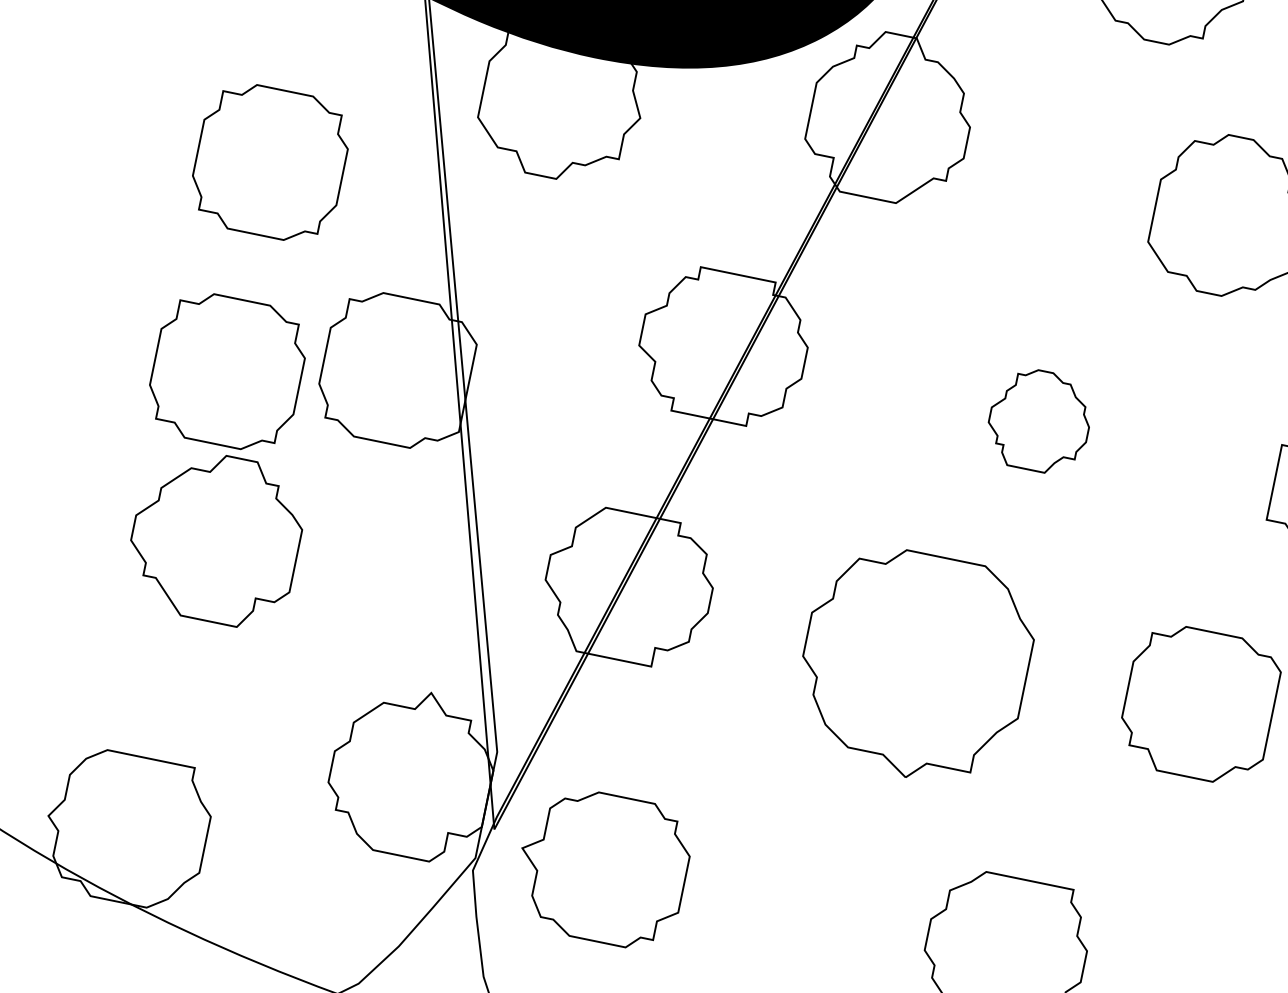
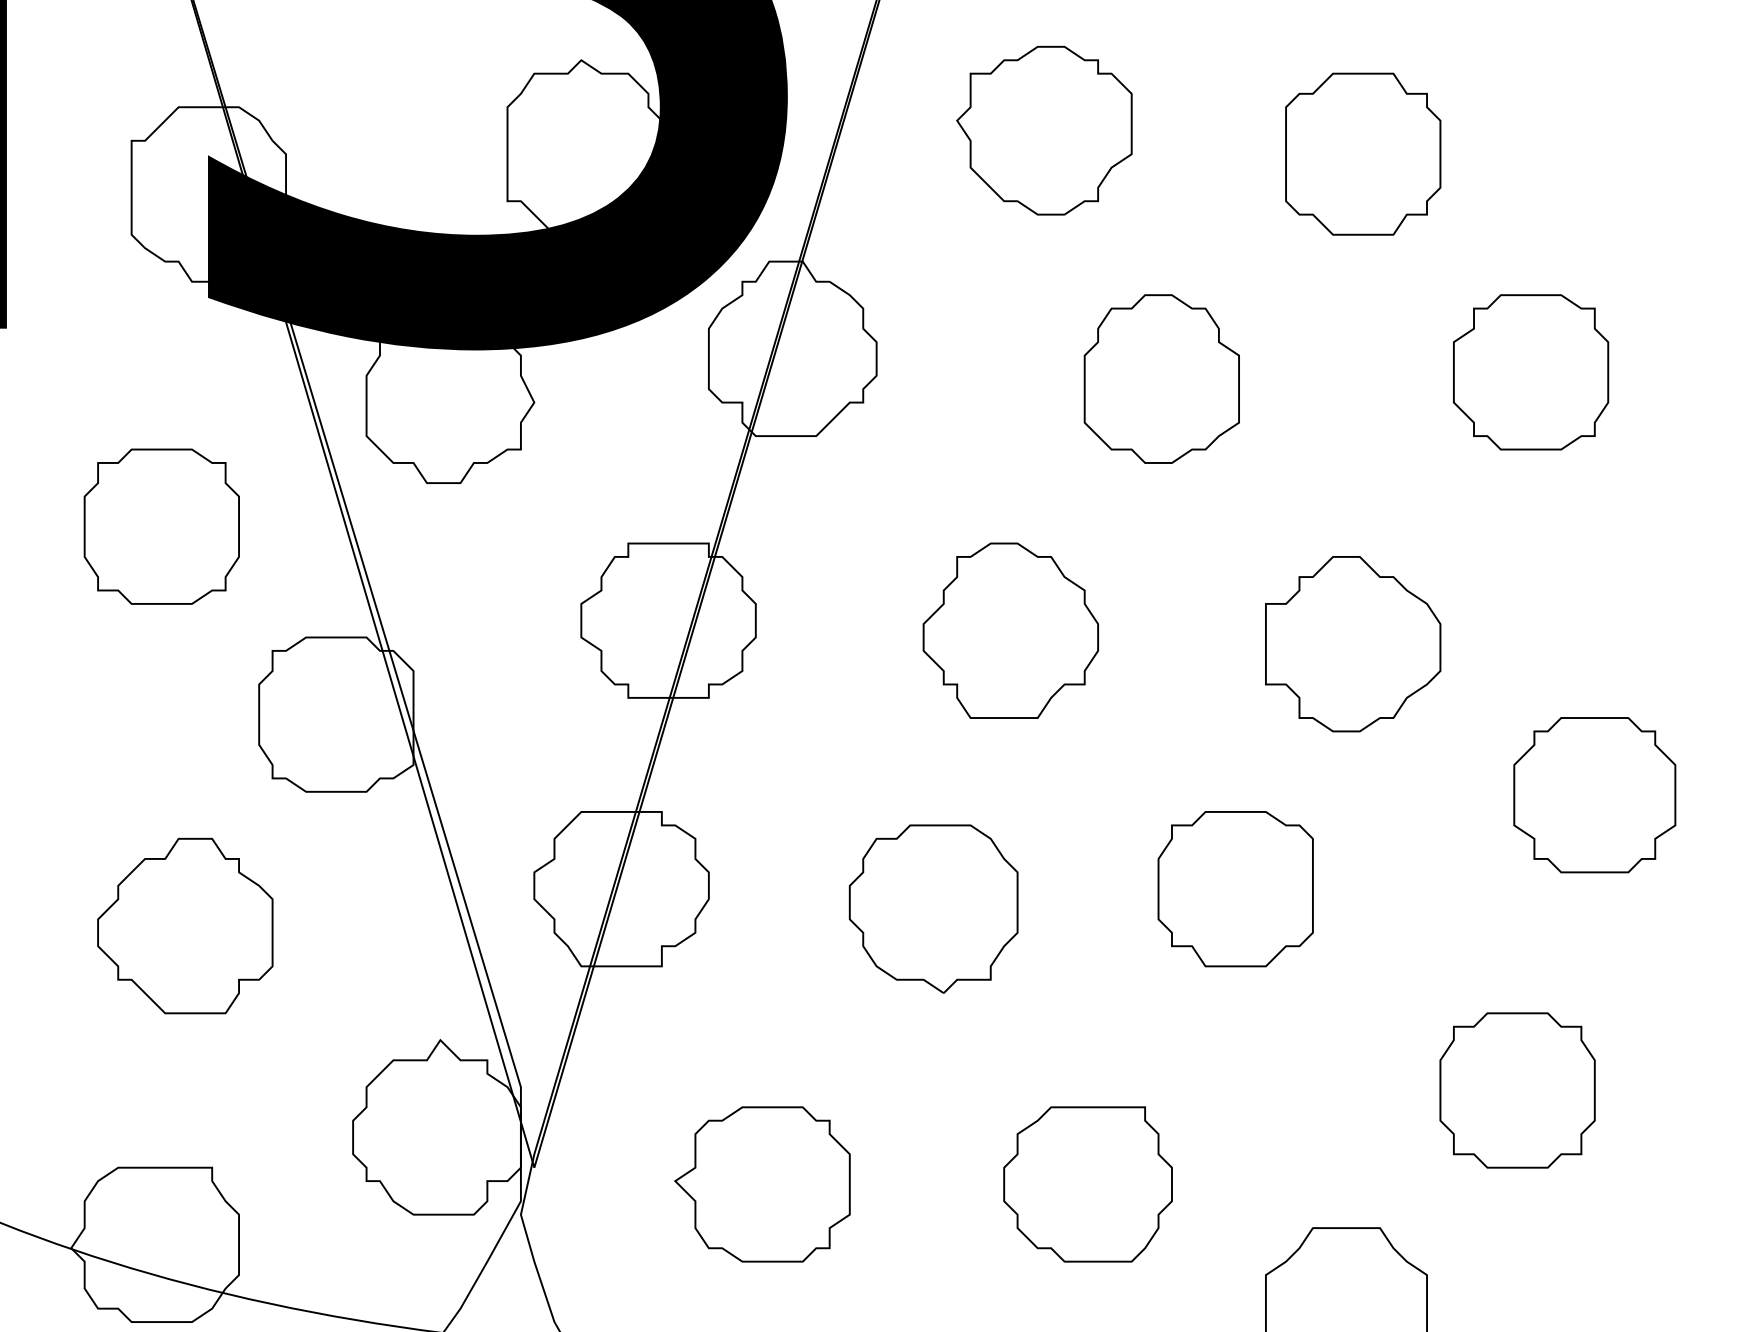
part: (227, 371) -> (161, 751), removed
part: (1039, 420) -> (1010, 630), size x1.67
part: (914, 664) -> (933, 908), size x0.71
part: (602, 868) -> (762, 1184), moved

